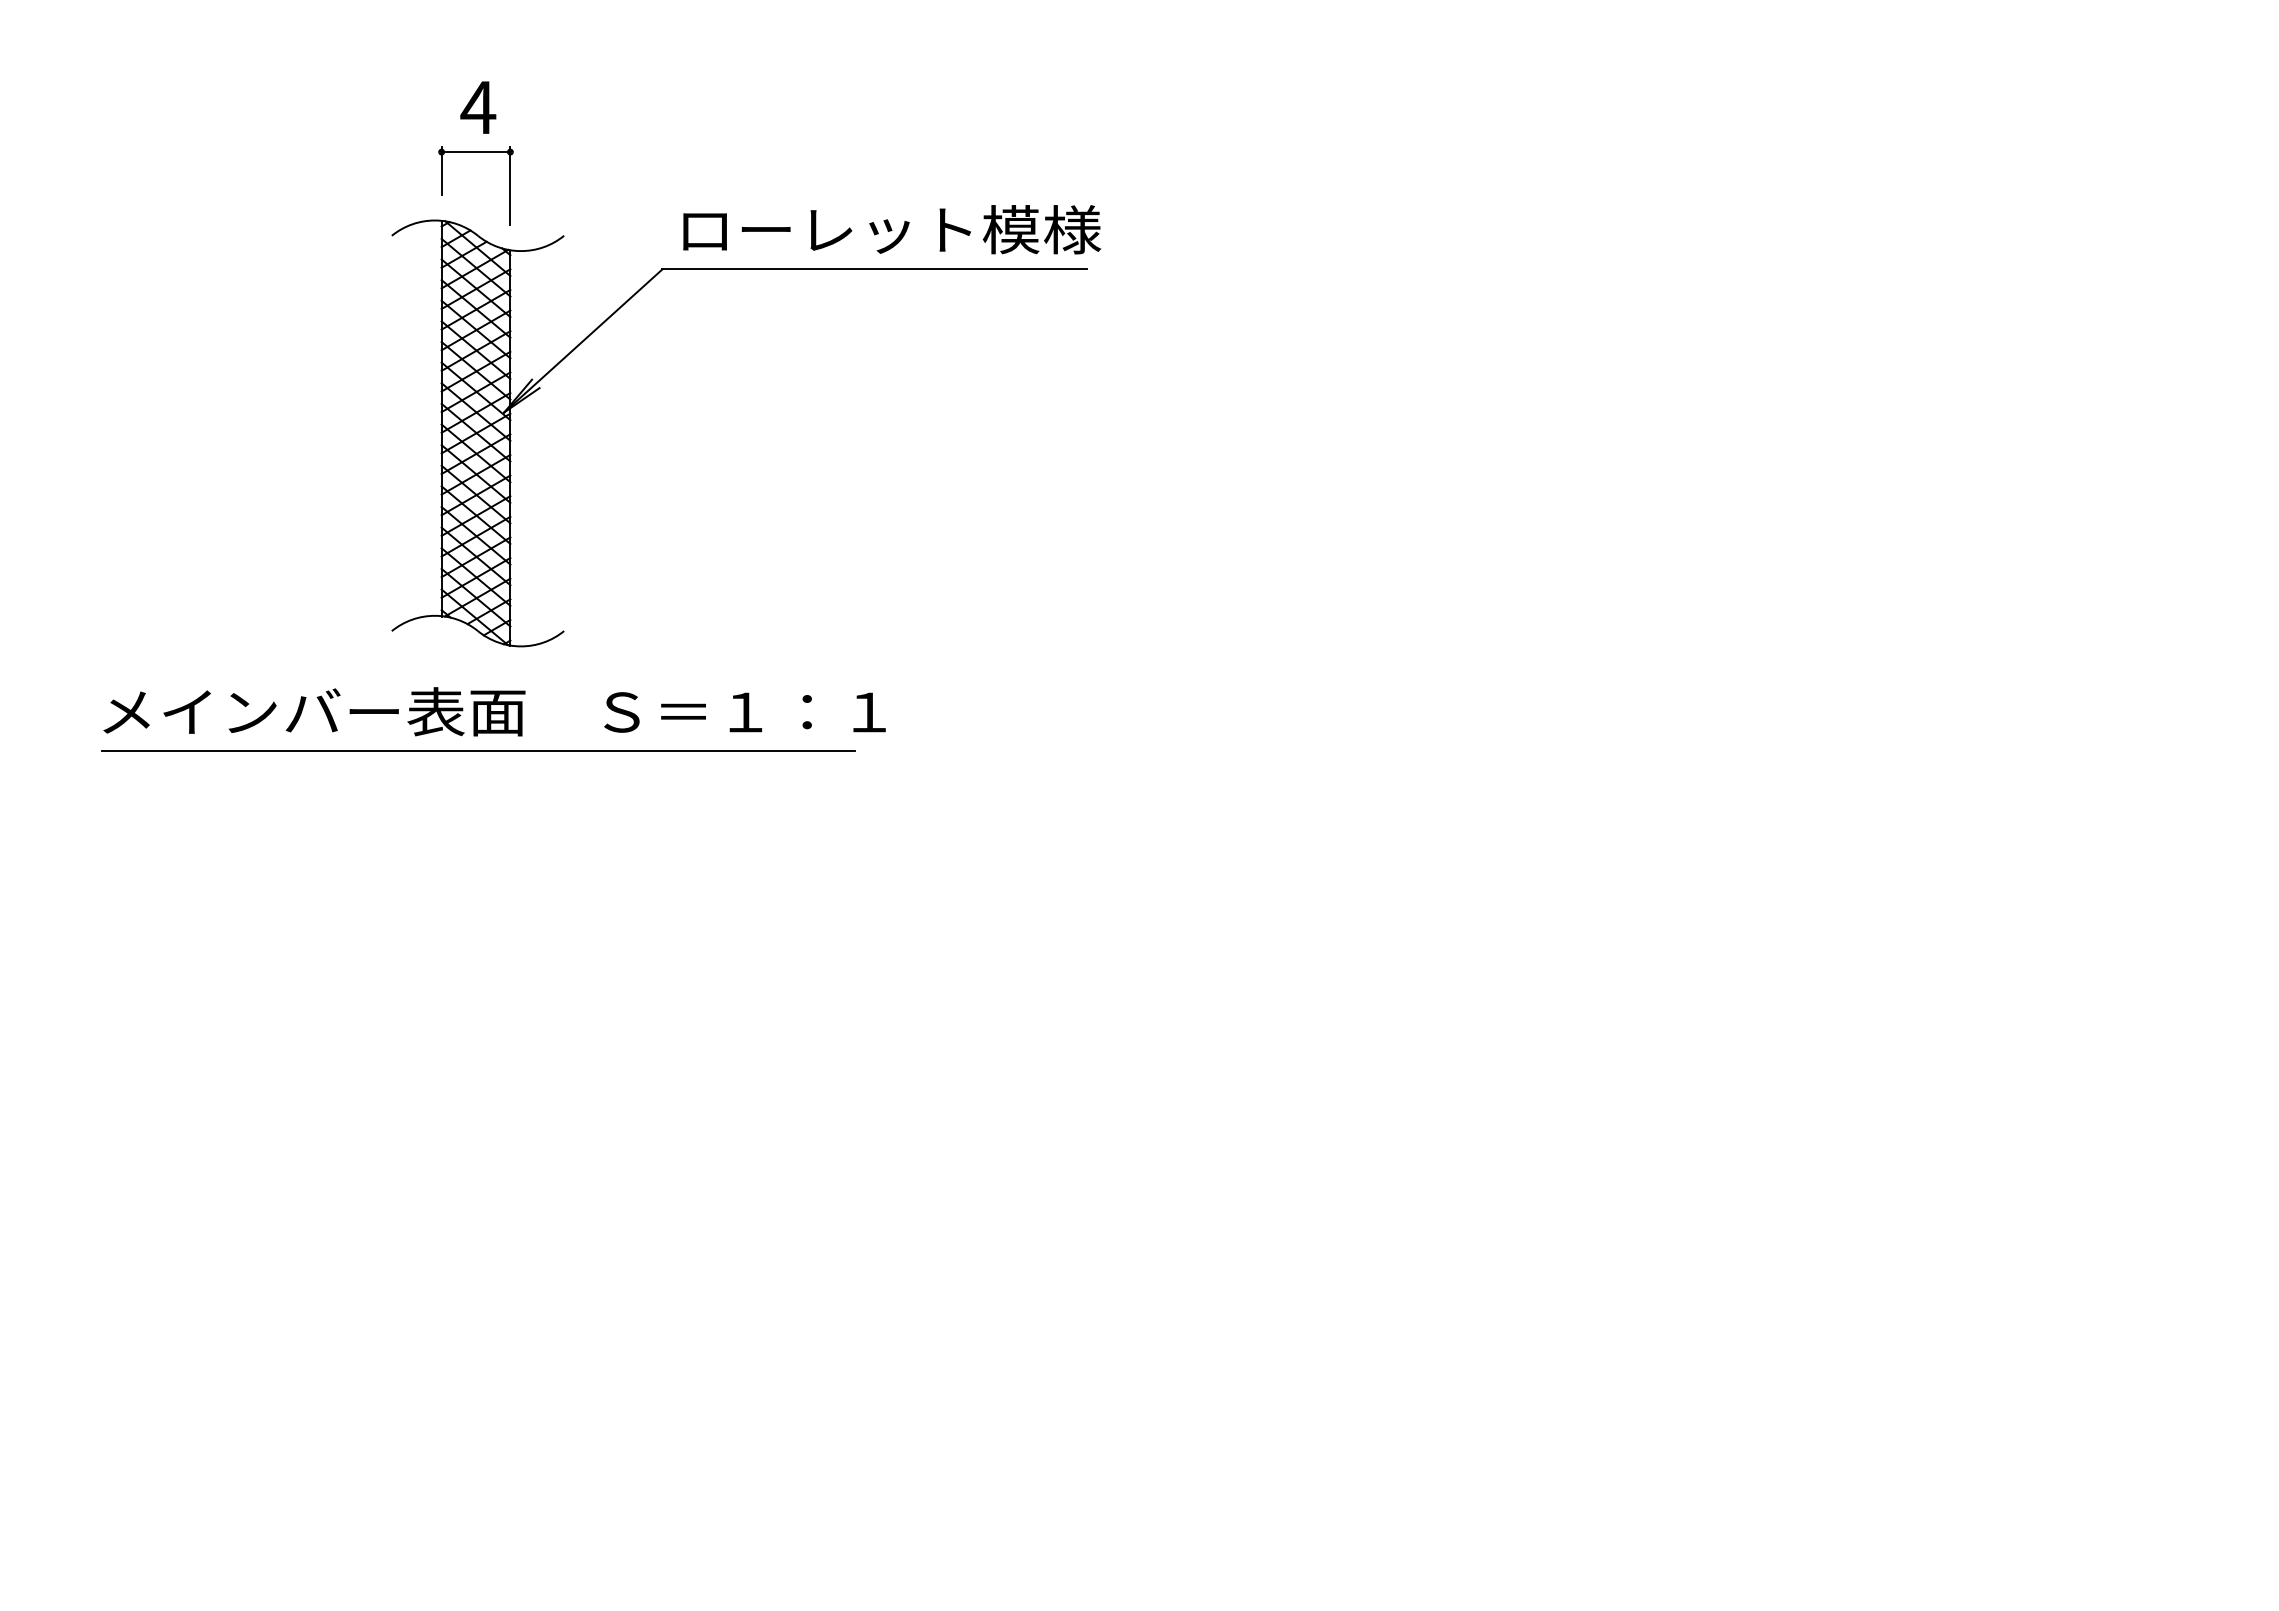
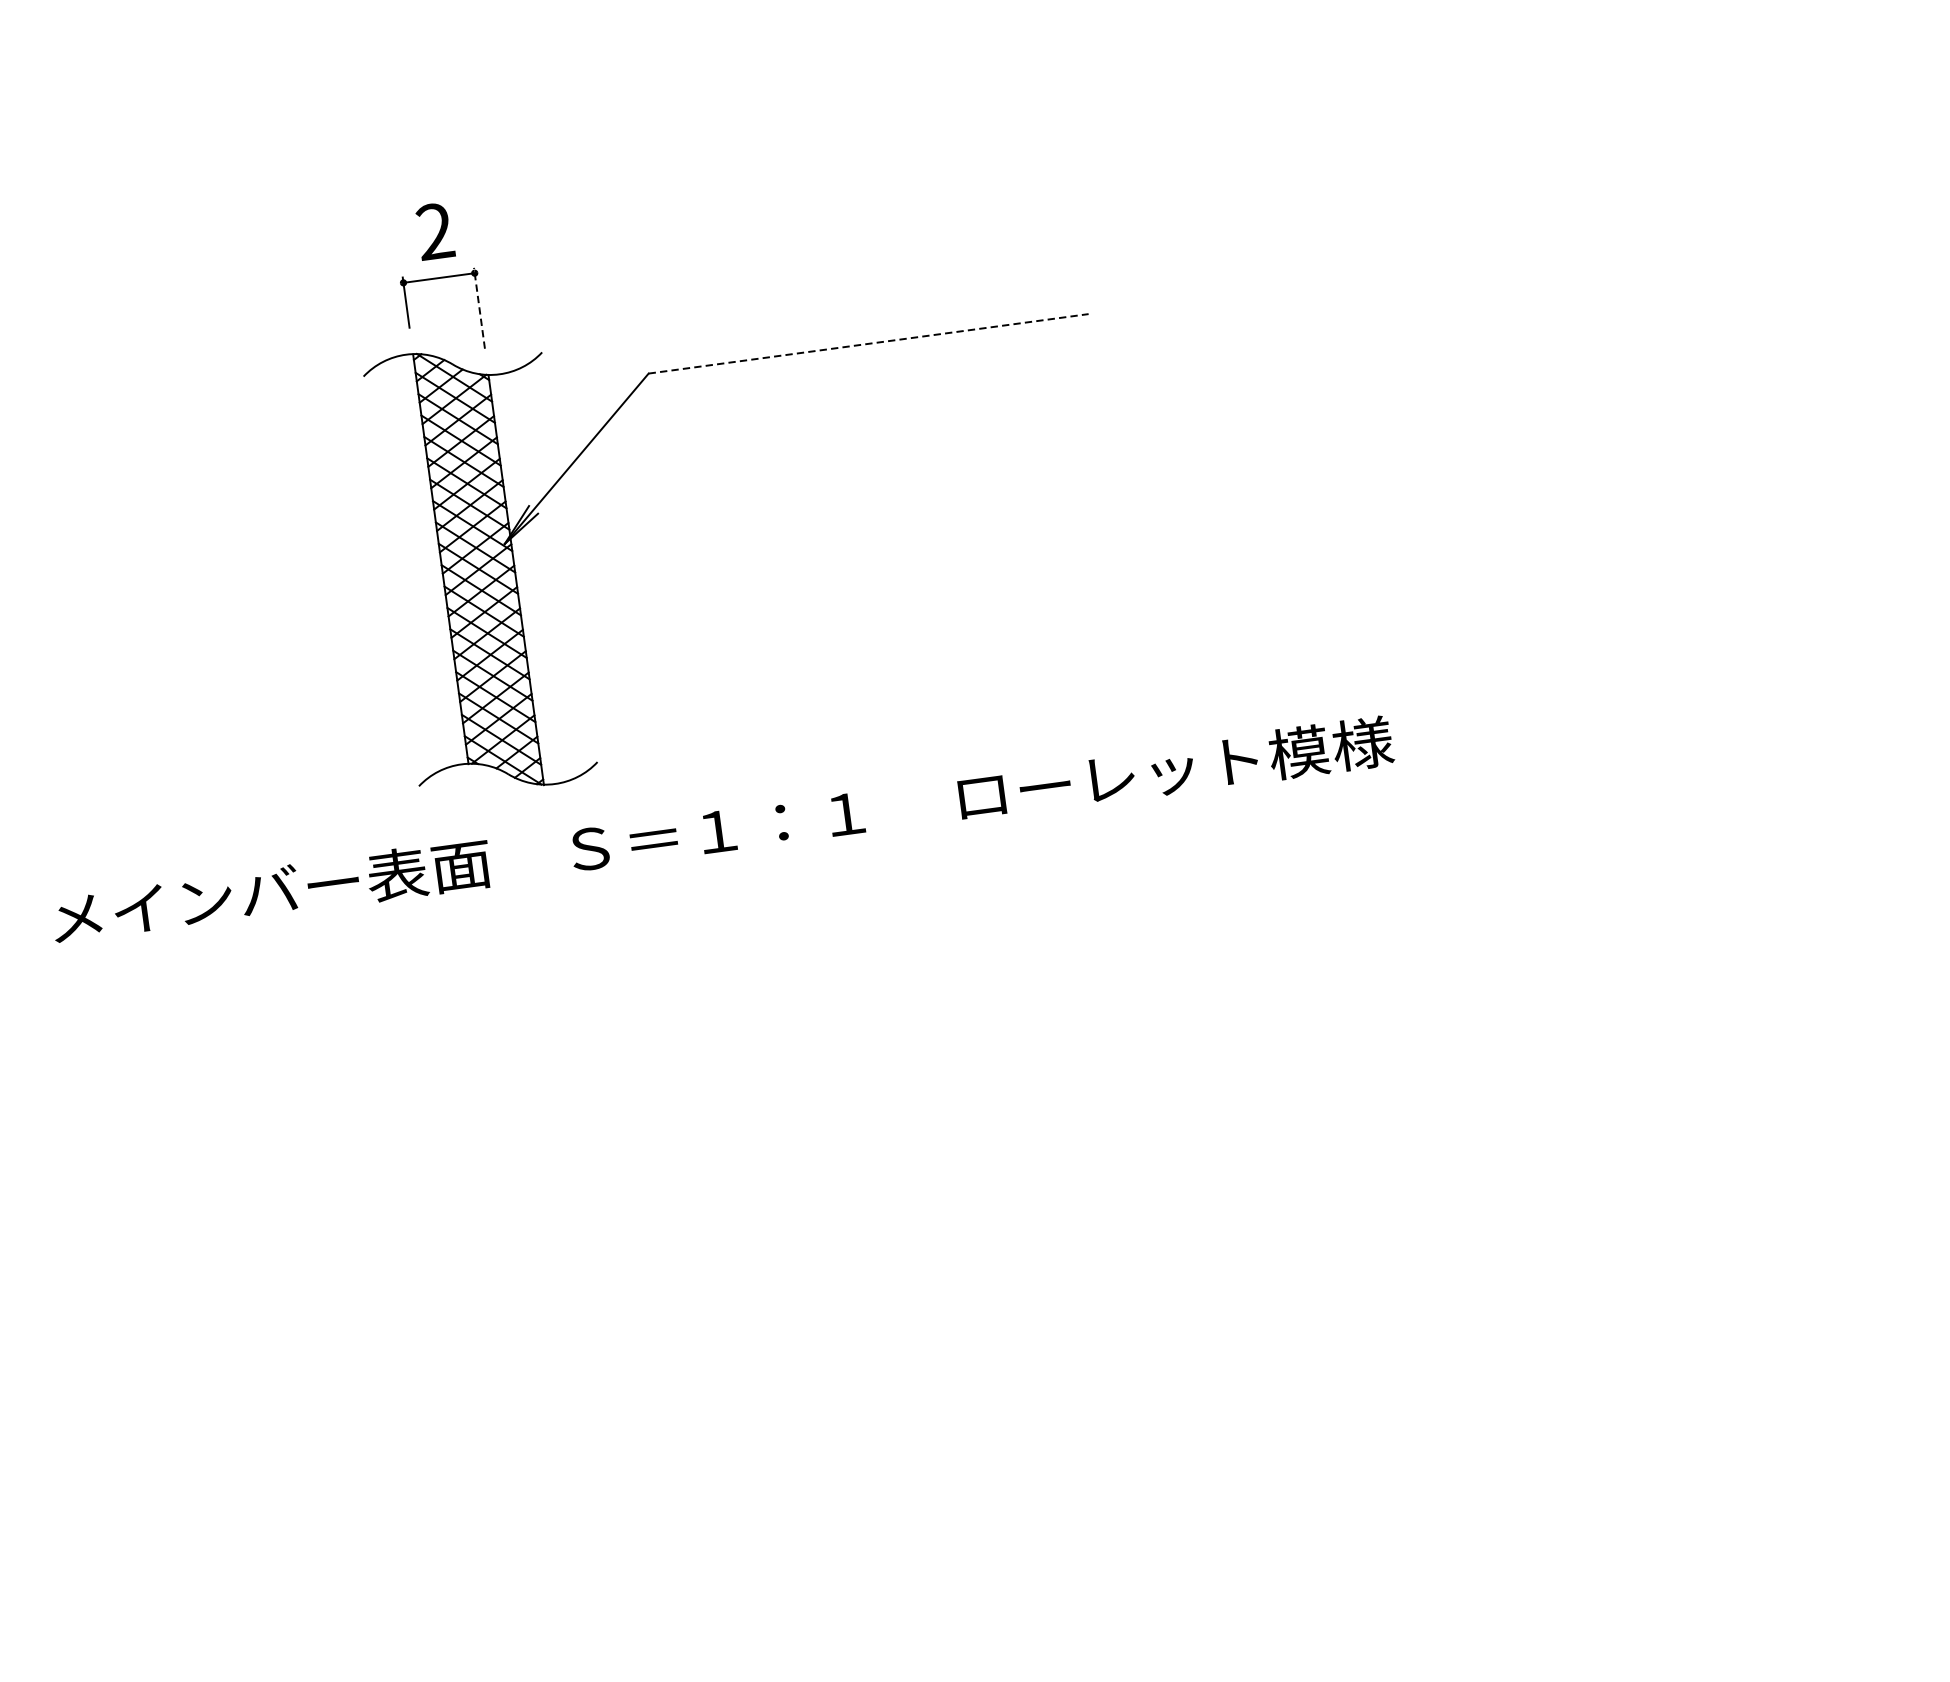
text: (478, 106) -> (435, 230), 4 -> 2
line: (510, 185) -> (479, 307), solid -> dashed
text: (892, 229) -> (1176, 768), moved
line: (875, 269) -> (869, 343), solid -> dashed
text: (494, 711) -> (457, 865), moved
line: (478, 750) -> (525, 897), removed

